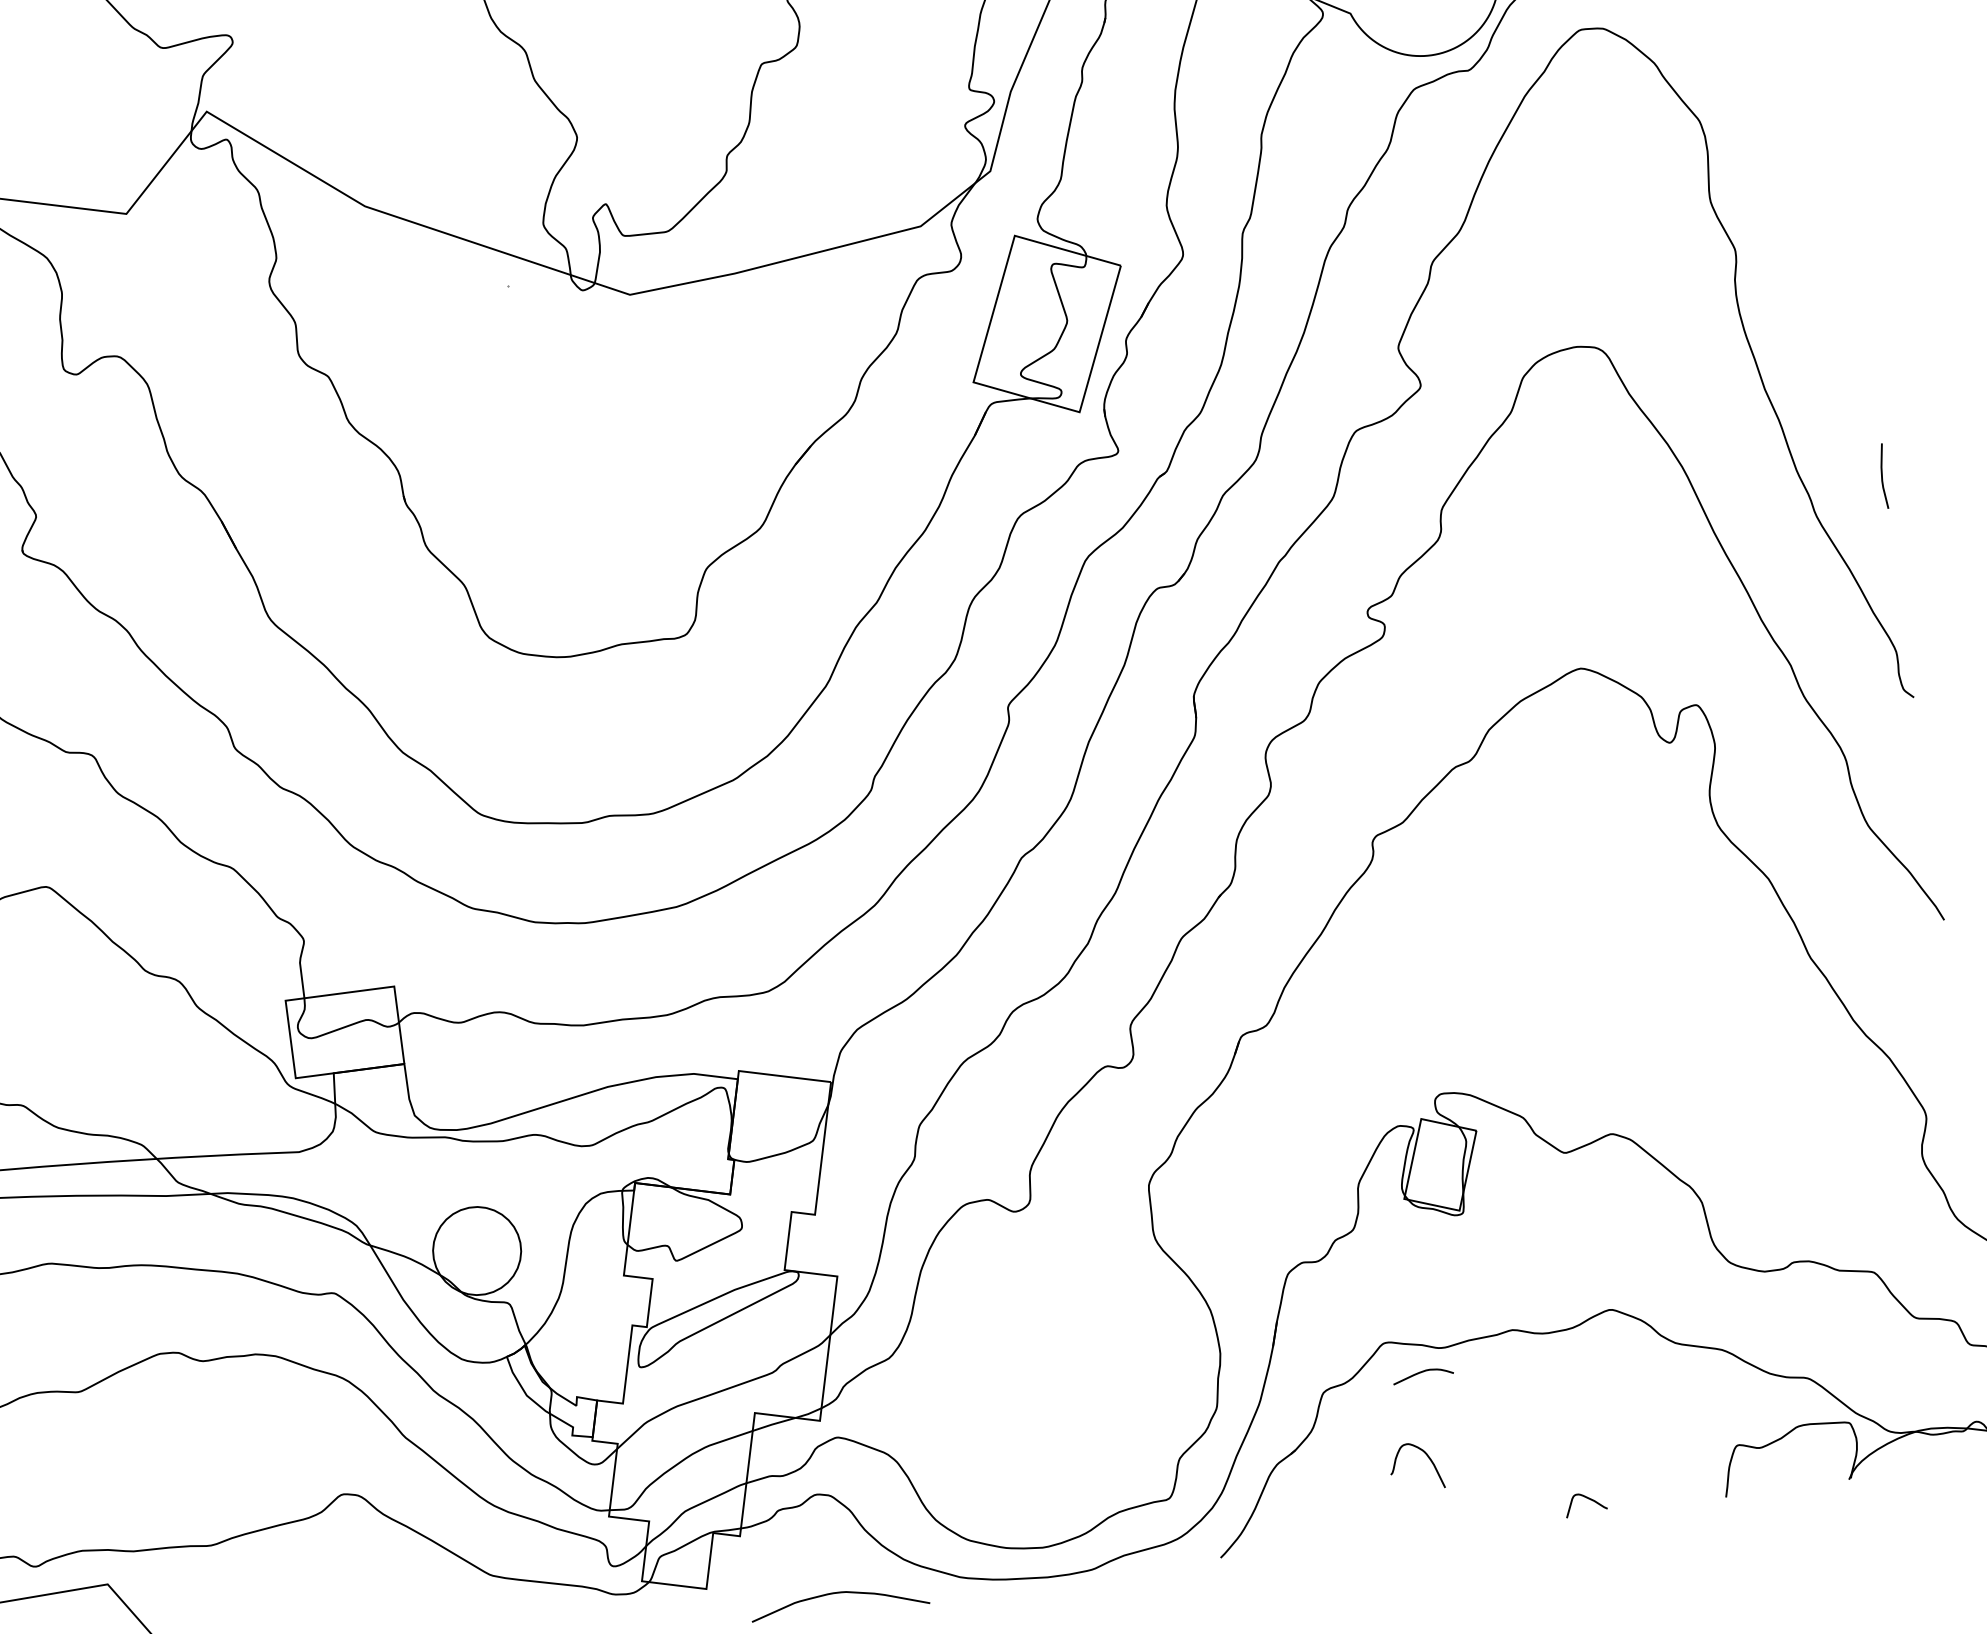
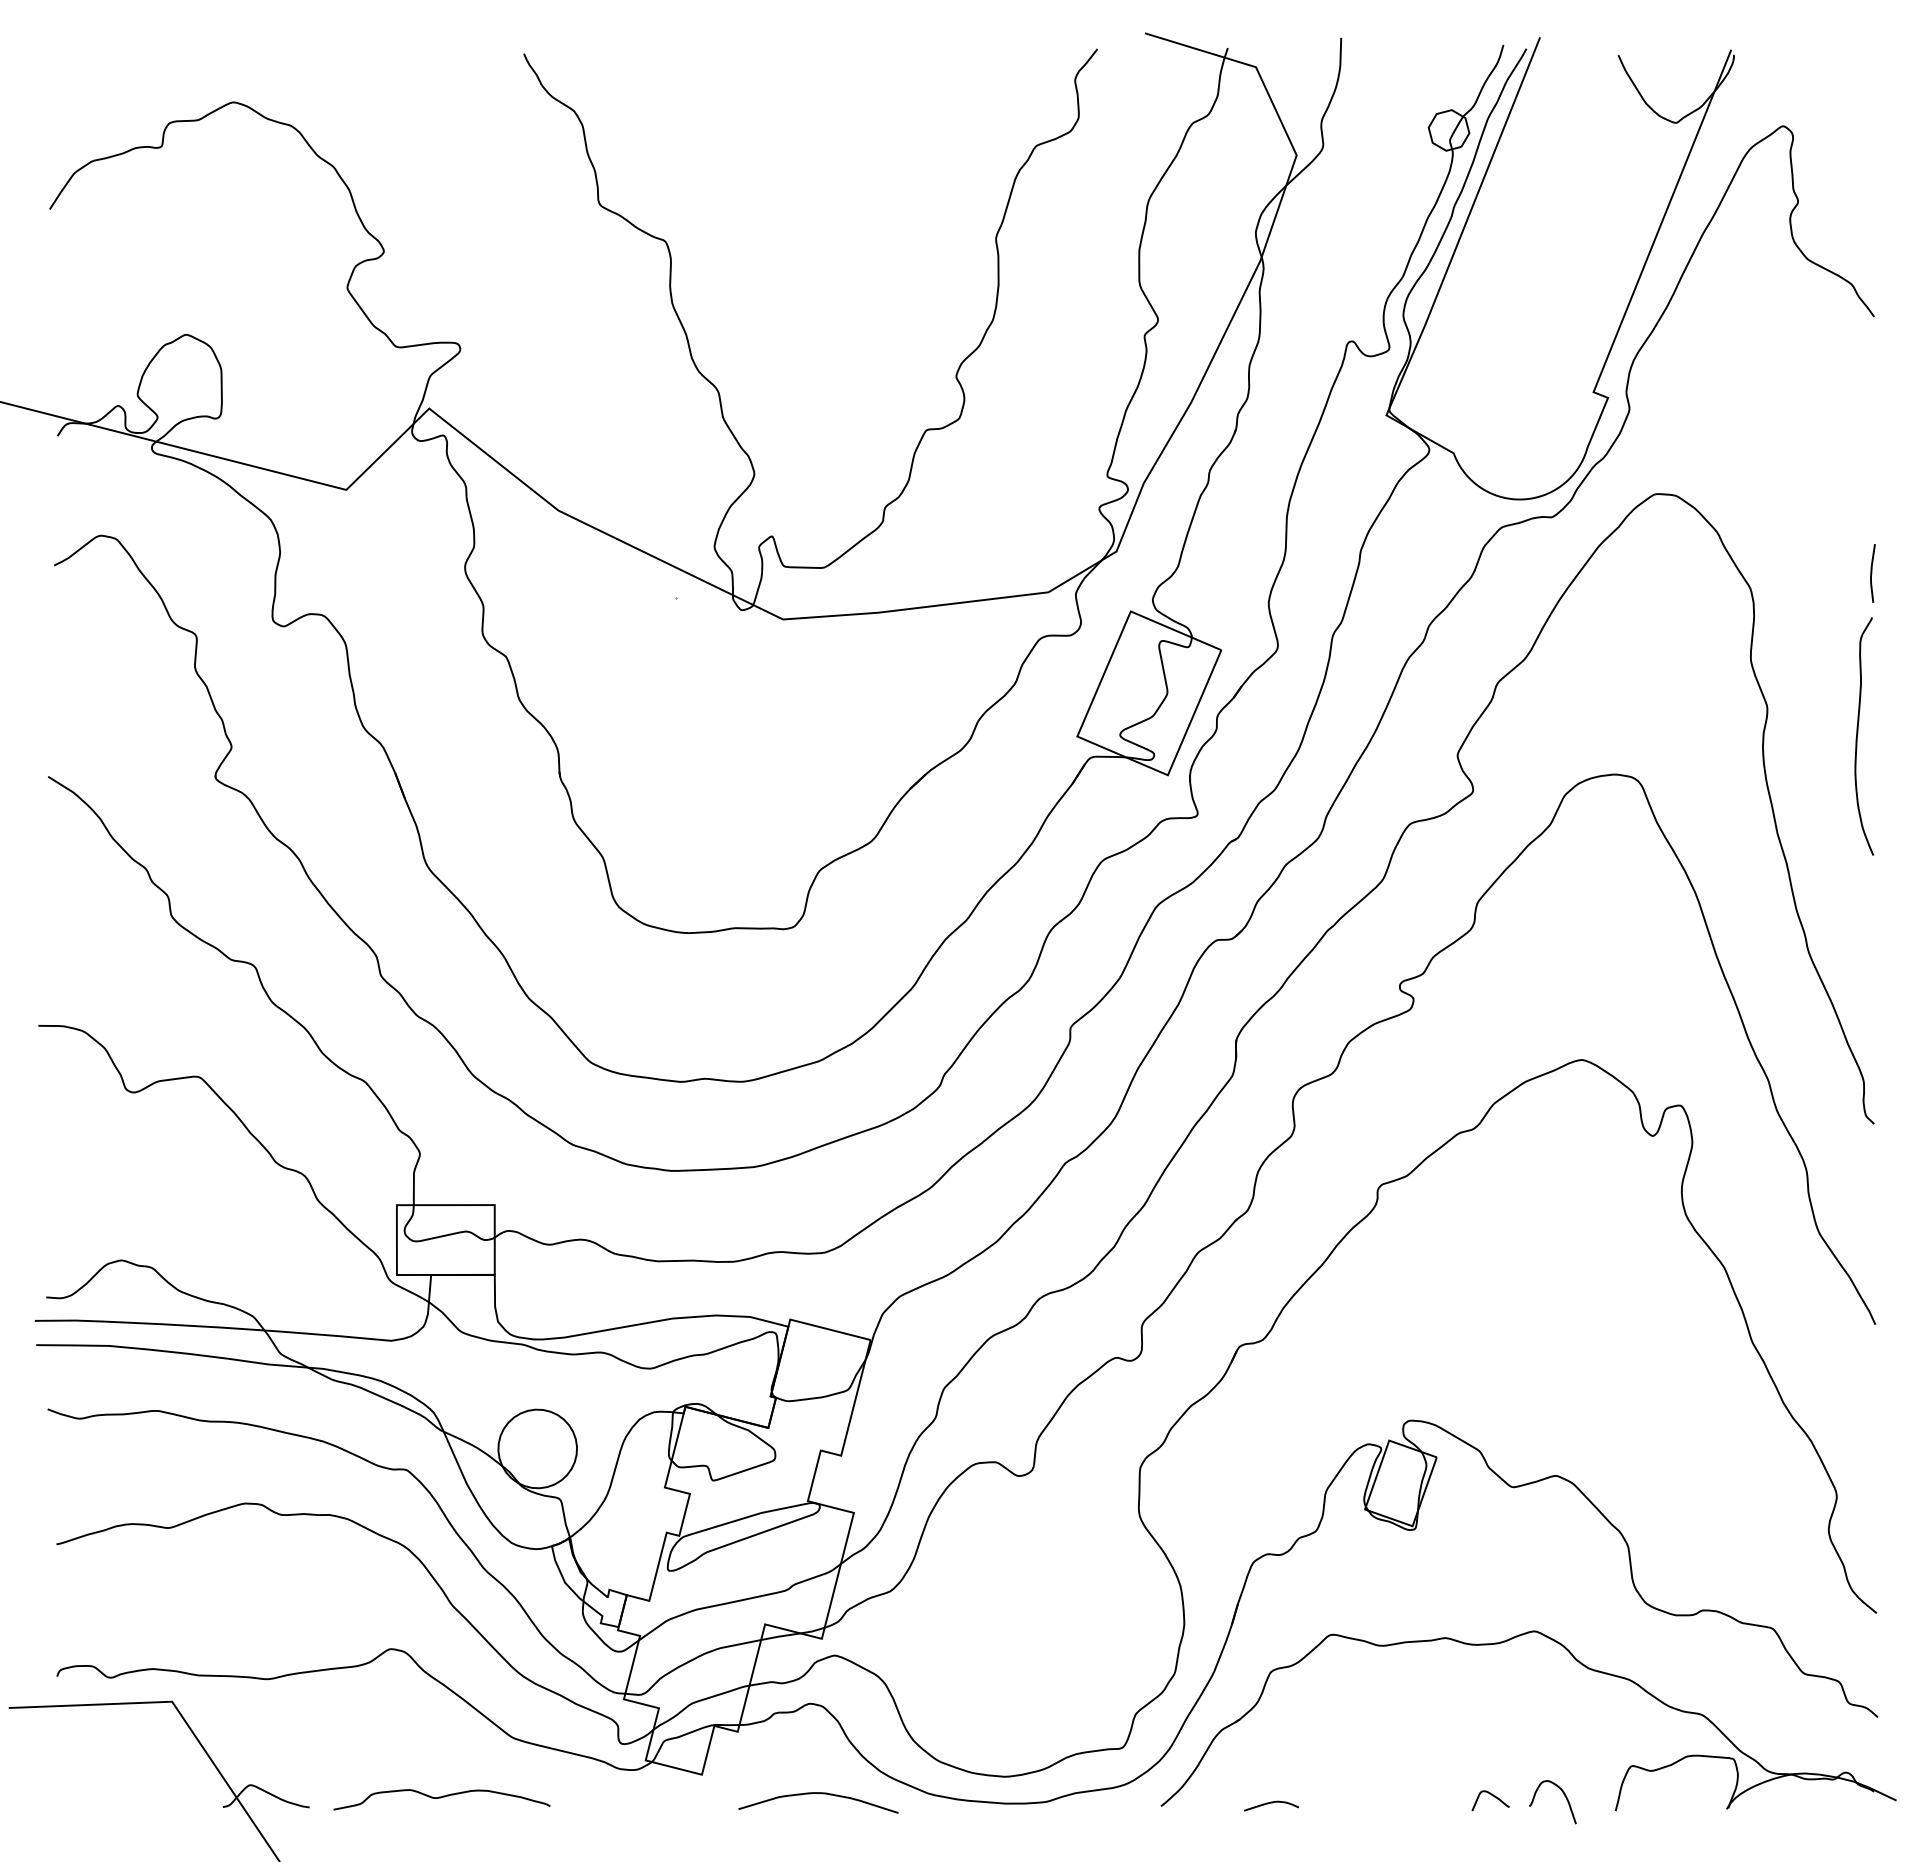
curve: (1840, 266) -> (1858, 733), added
line: (1883, 476) -> (1872, 573), moved
curve: (1422, 1372) -> (1271, 1803), moved
curve: (1428, 1458) -> (1564, 1796), moved

